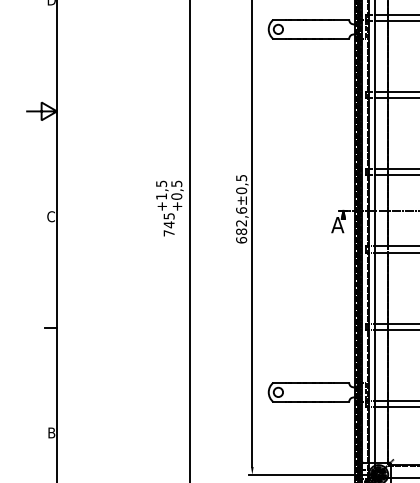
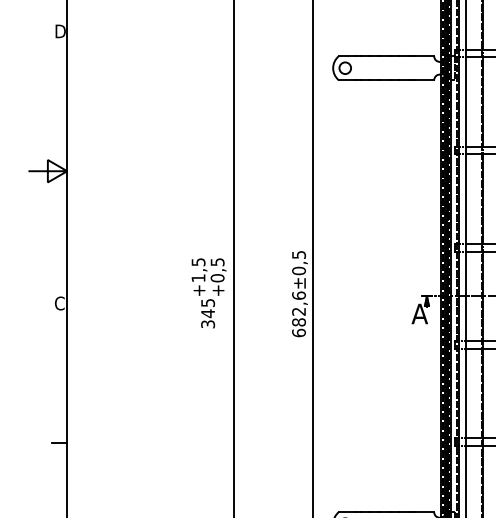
text: (168, 233) -> (207, 324), 745 -> 345

